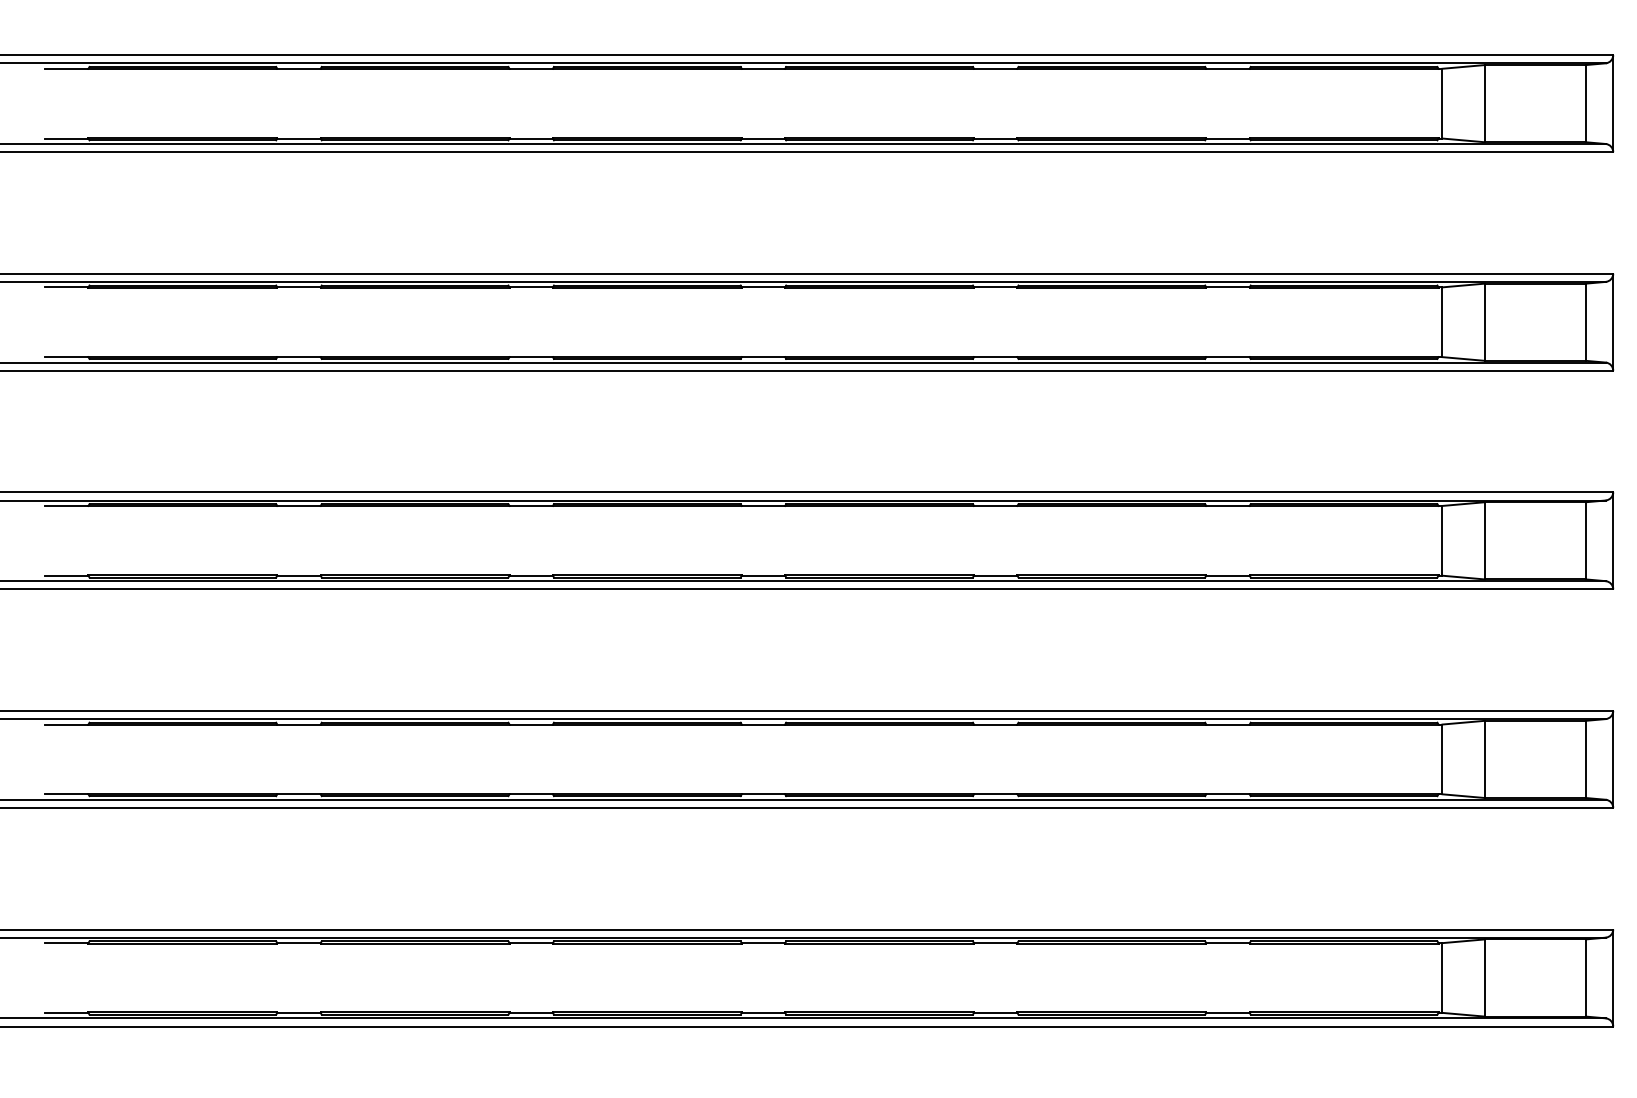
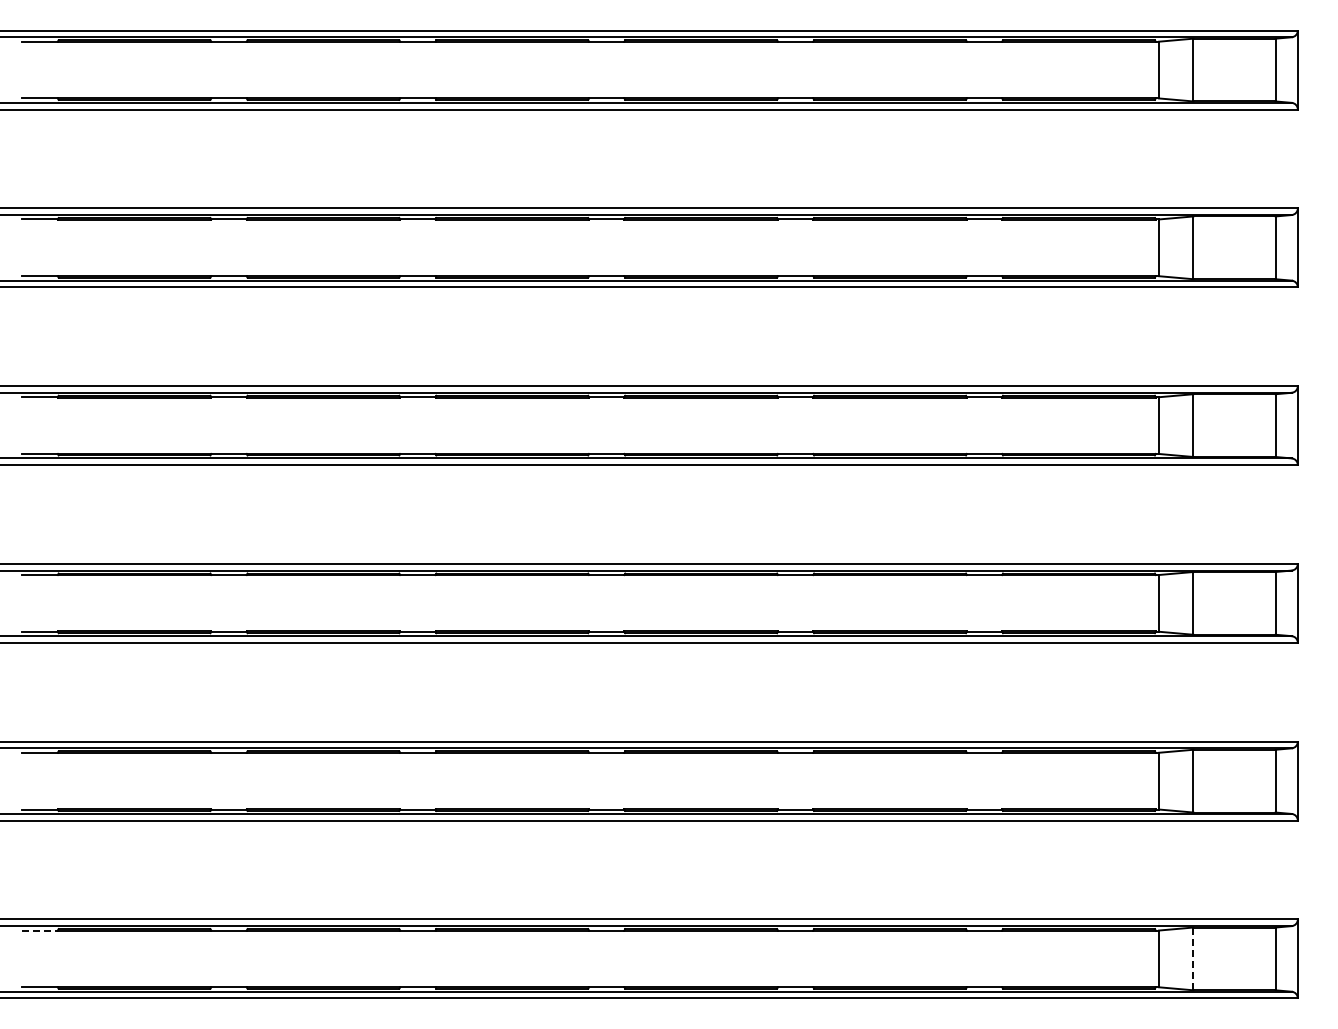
line: (67, 943) -> (40, 930), solid -> dashed
line: (1484, 978) -> (1193, 959), solid -> dashed

